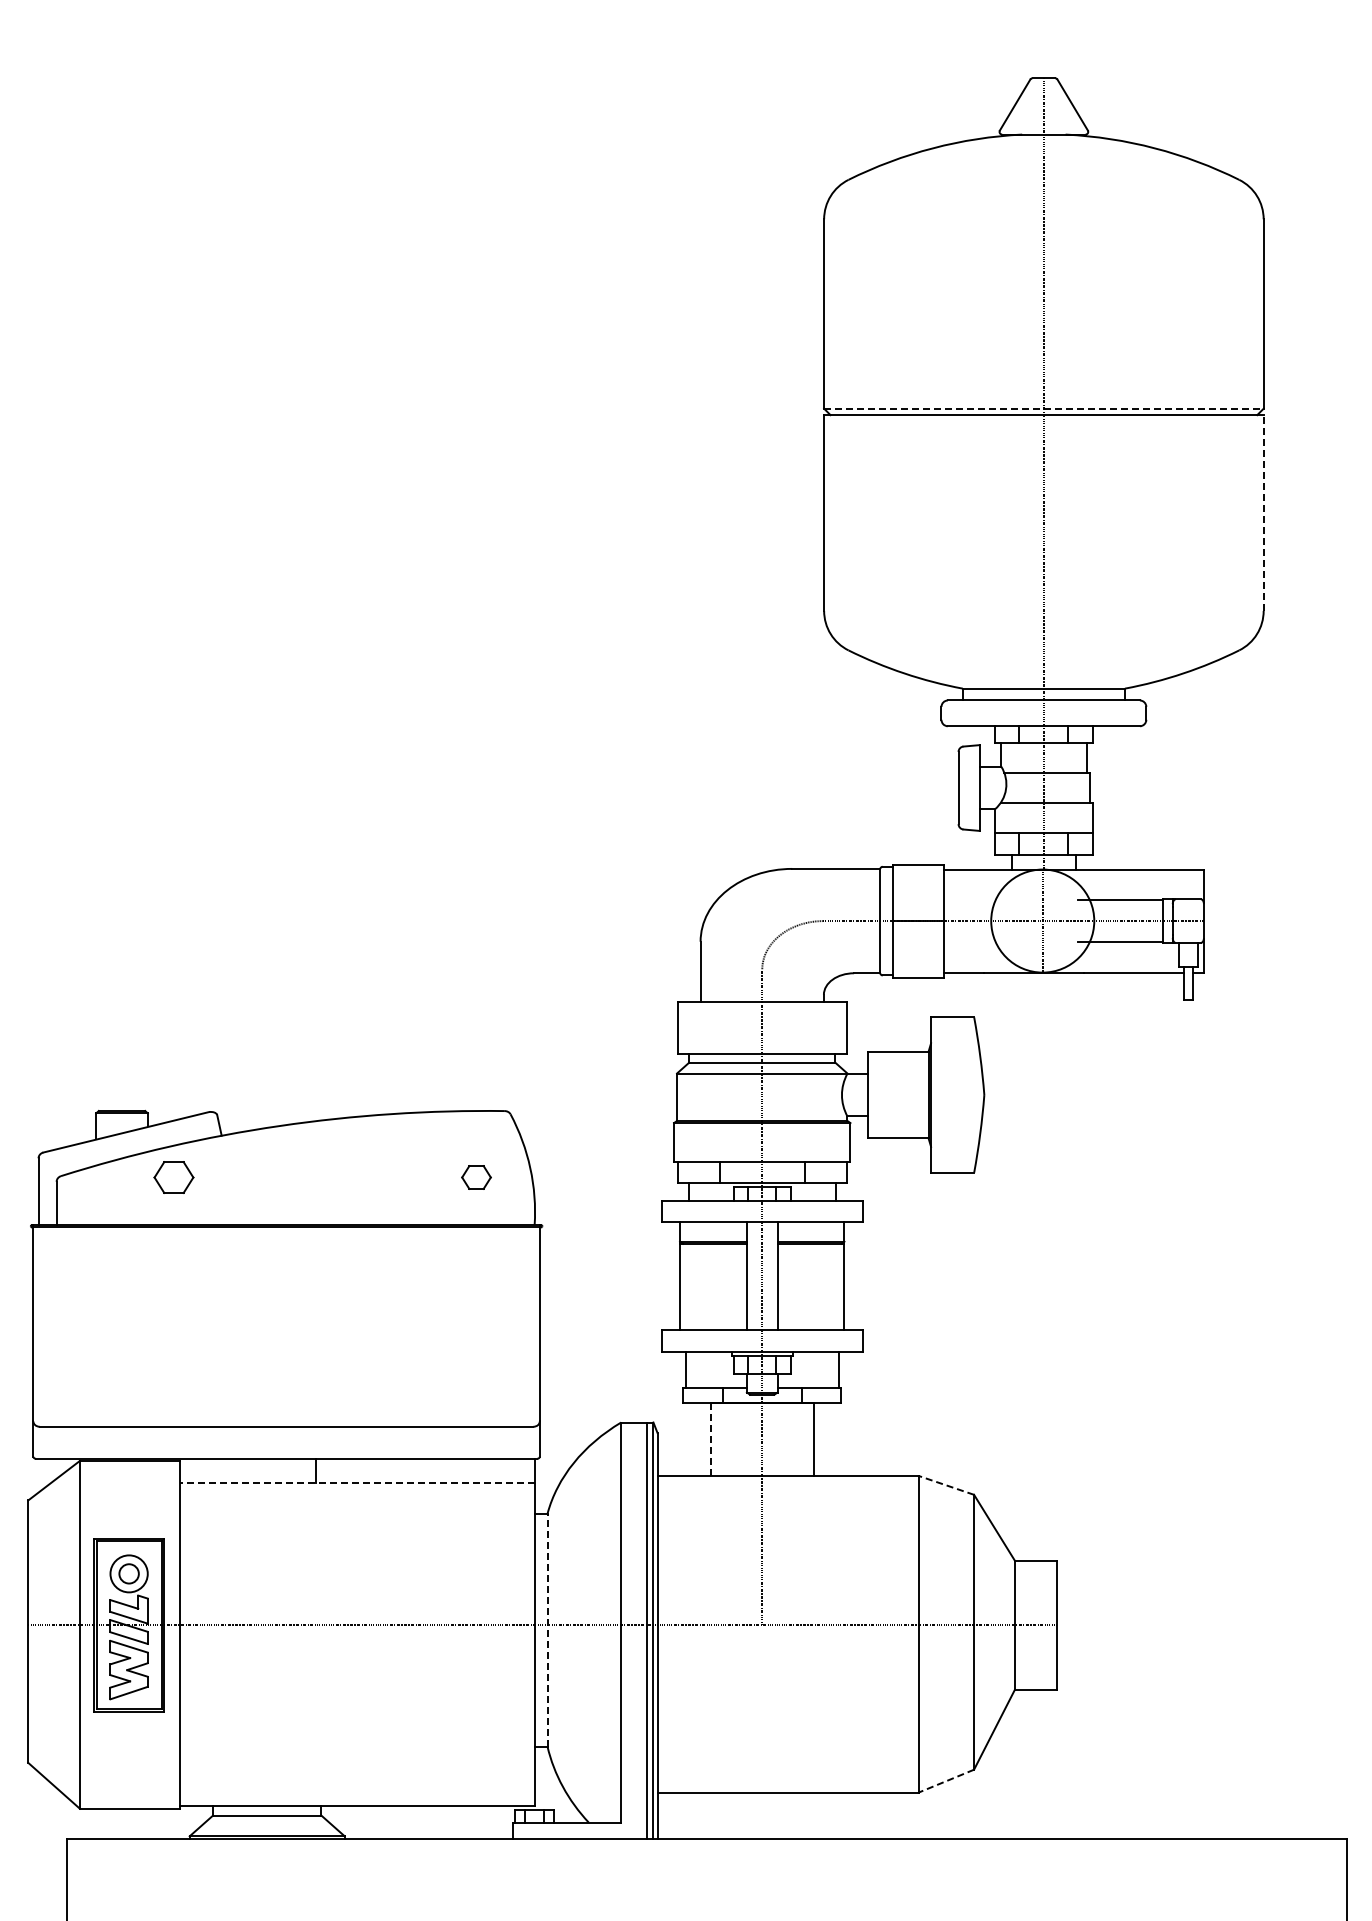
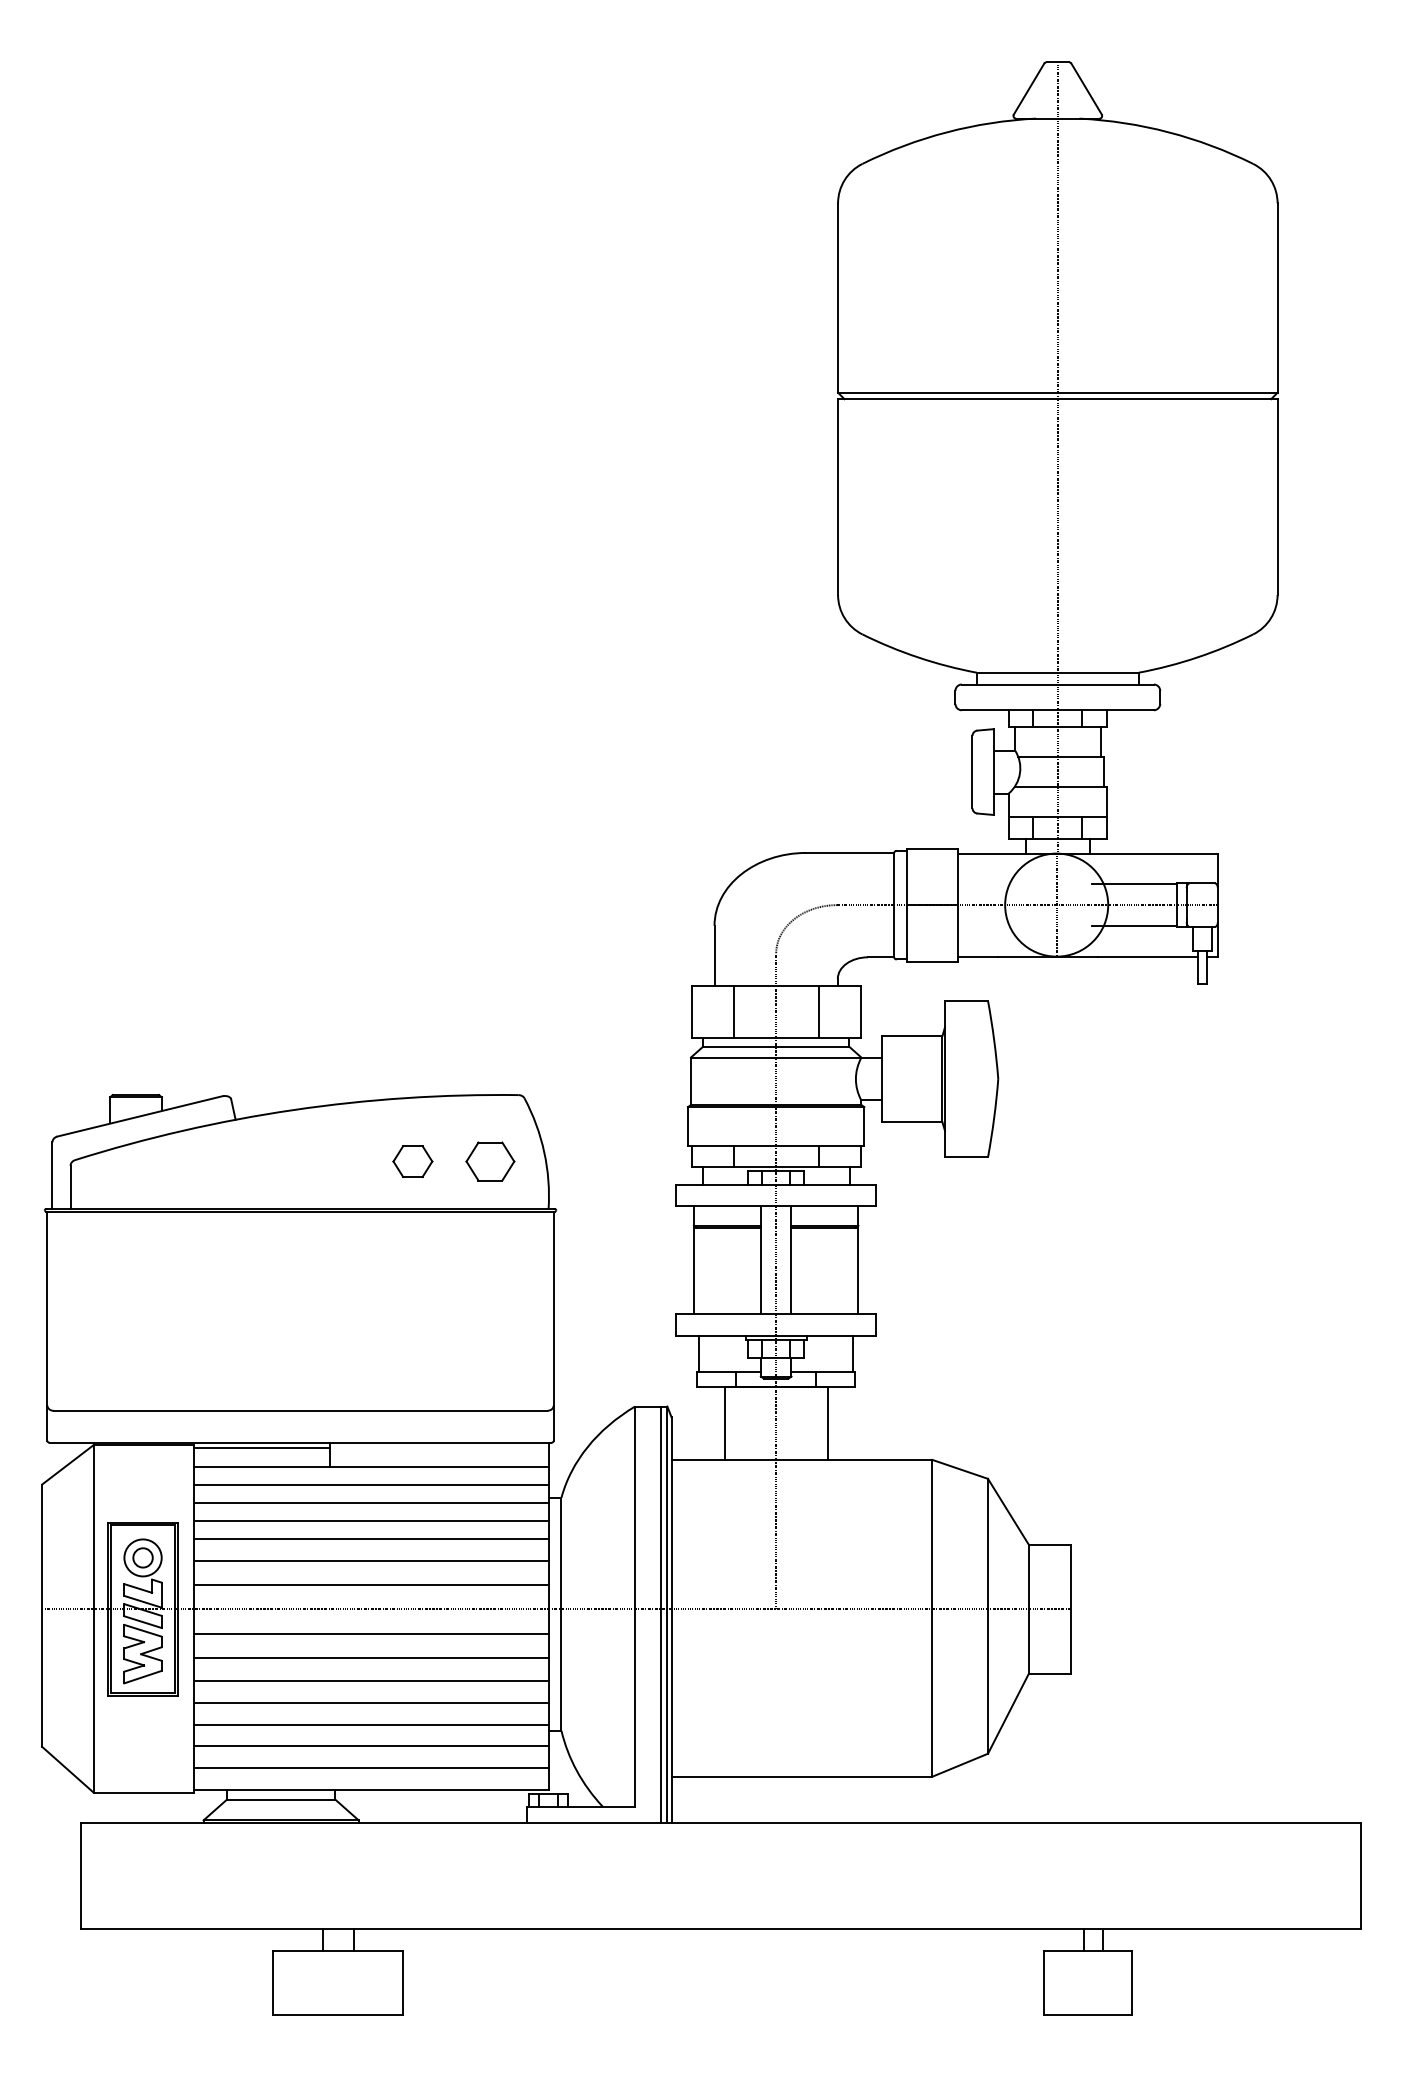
line: (1043, 408) -> (1057, 392), dashed -> solid
line: (1263, 513) -> (1277, 497), dashed -> solid
line: (719, 1028) -> (733, 1012), added
line: (804, 1028) -> (818, 1012), added
part: (173, 1177) -> (412, 1161), moved
part: (476, 1177) -> (490, 1161), size x1.67
line: (710, 1439) -> (724, 1423), dashed -> solid
line: (247, 1463) -> (261, 1447), added
line: (356, 1483) -> (370, 1467), dashed -> solid
line: (945, 1485) -> (959, 1469), dashed -> solid
line: (357, 1500) -> (371, 1484), added
line: (357, 1518) -> (371, 1502), added
line: (357, 1536) -> (371, 1520), added
line: (357, 1554) -> (371, 1538), added
line: (357, 1576) -> (371, 1560), added
line: (357, 1601) -> (371, 1585), added
line: (547, 1630) -> (561, 1614), dashed -> solid
line: (357, 1649) -> (371, 1633), added
line: (357, 1673) -> (371, 1657), added
line: (357, 1697) -> (371, 1681), added
line: (357, 1718) -> (371, 1702), added
line: (357, 1740) -> (371, 1724), added
line: (357, 1762) -> (371, 1746), added
line: (945, 1781) -> (959, 1765), dashed -> solid
line: (357, 1784) -> (371, 1768), added

